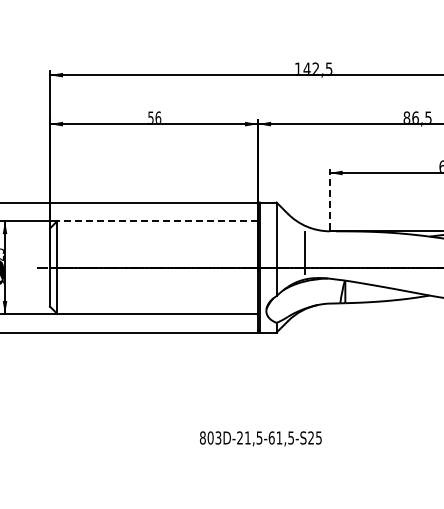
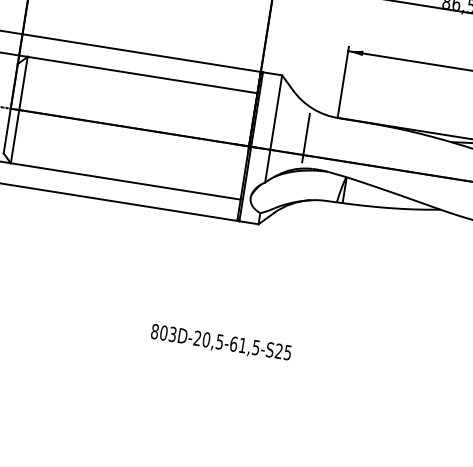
line: (329, 199) -> (343, 81), dashed -> solid
line: (157, 221) -> (142, 75), dashed -> solid
text: (247, 437) -> (206, 339), 803D-21,5-61,5-S25 -> 803D-20,5-61,5-S25

